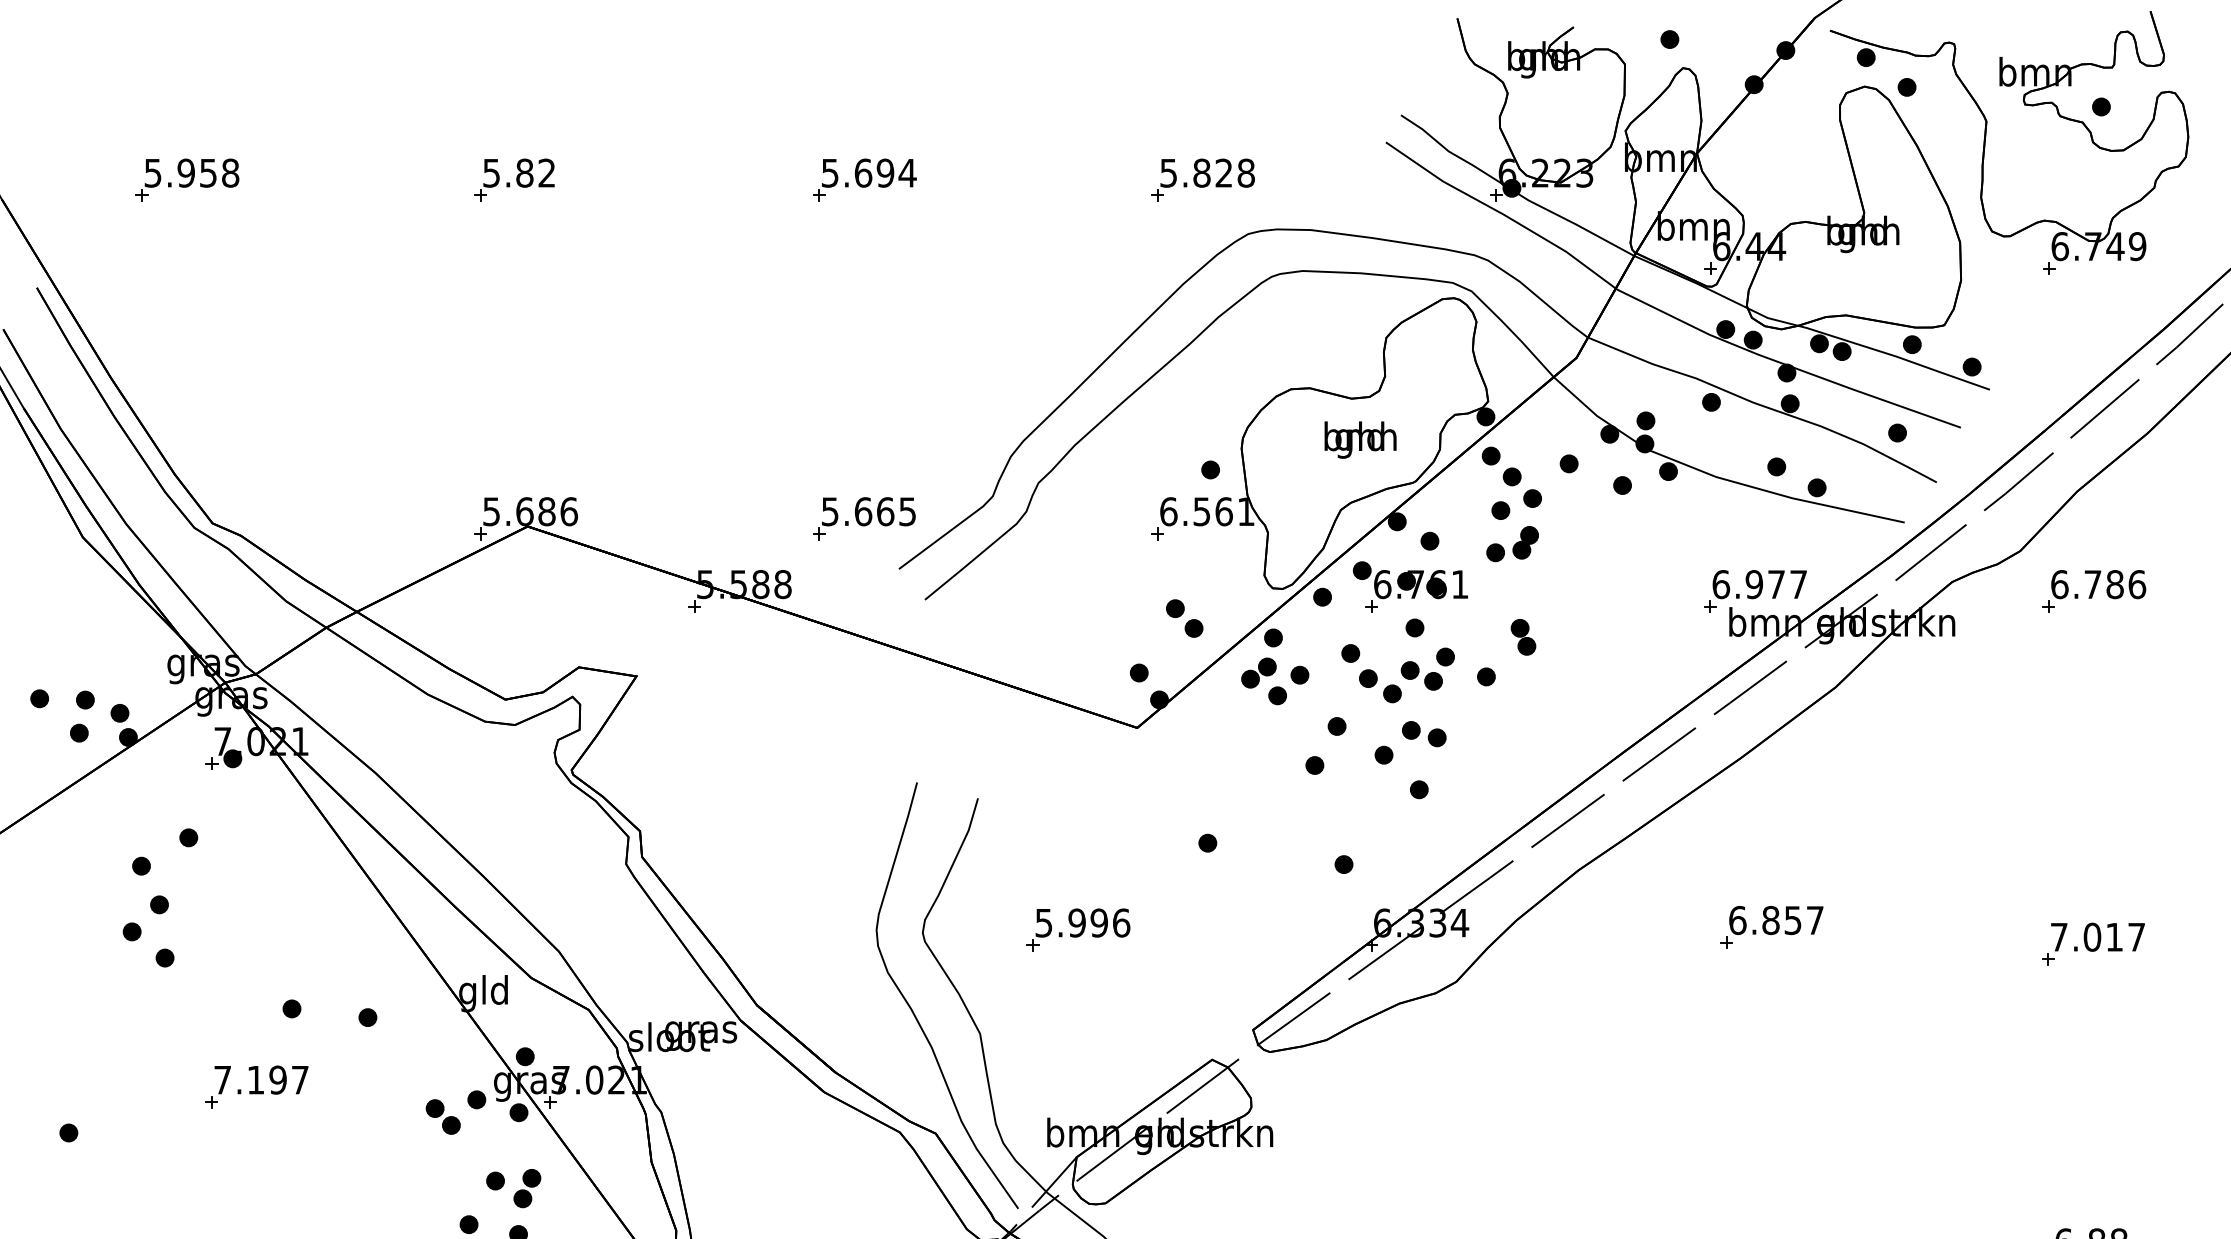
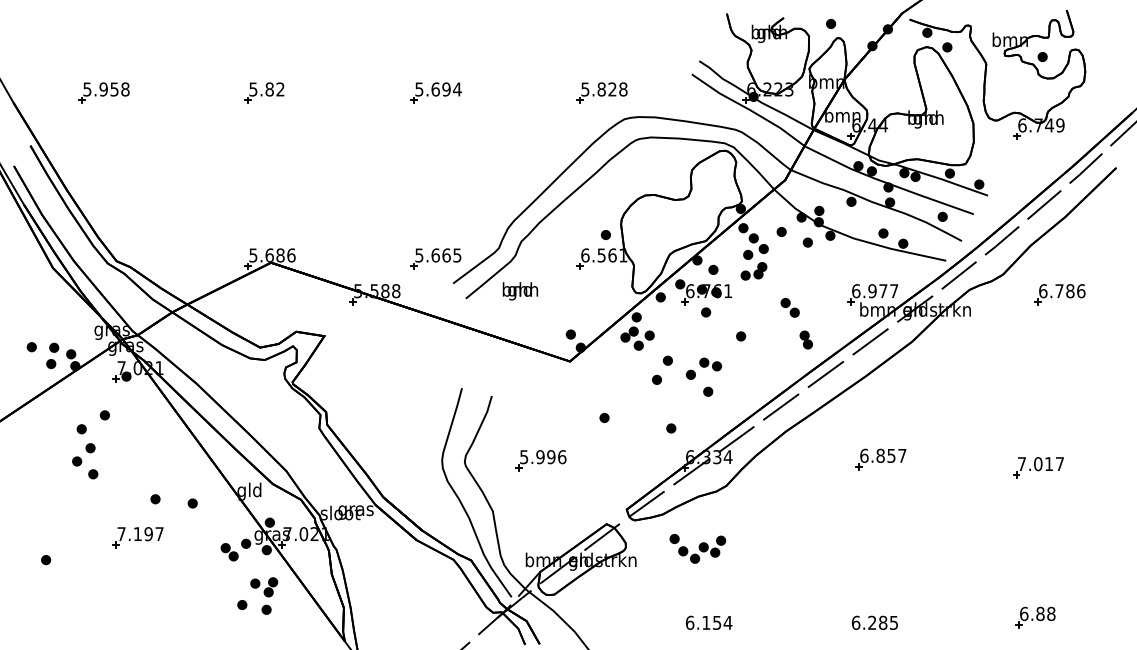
text: (1358, 440) -> (519, 291), moved
part: (2092, 591) -> (1059, 294), moved
part: (1183, 617) -> (789, 307), moved
part: (1521, 636) -> (805, 339), moved
part: (1397, 672) -> (697, 548), moved

